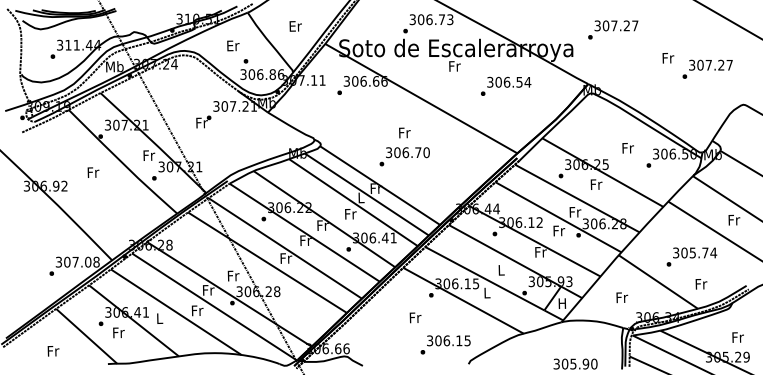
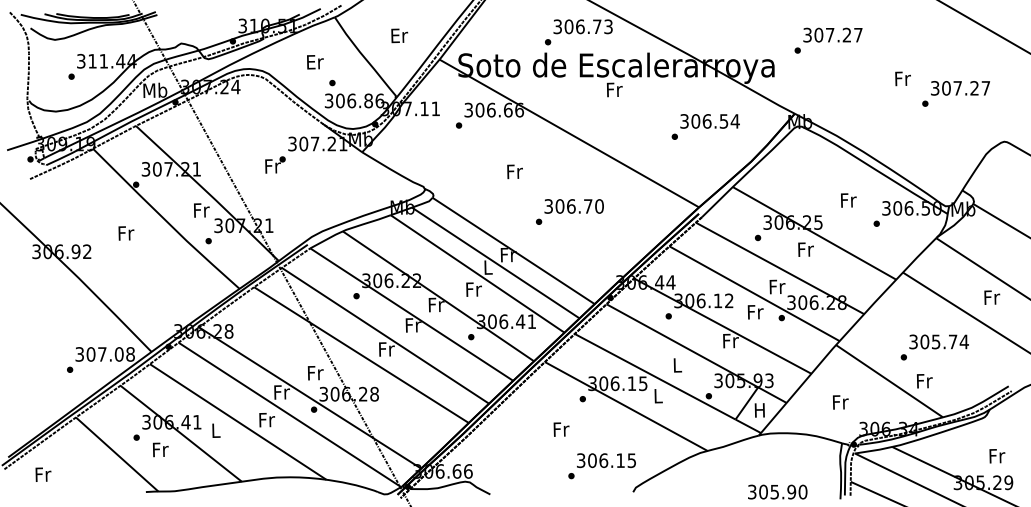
text: (505, 86) -> (705, 126), moved
text: (404, 132) -> (514, 171), moved
text: (404, 156) -> (569, 211), moved
text: (701, 284) -> (924, 381), moved
text: (53, 351) -> (43, 474), moved

